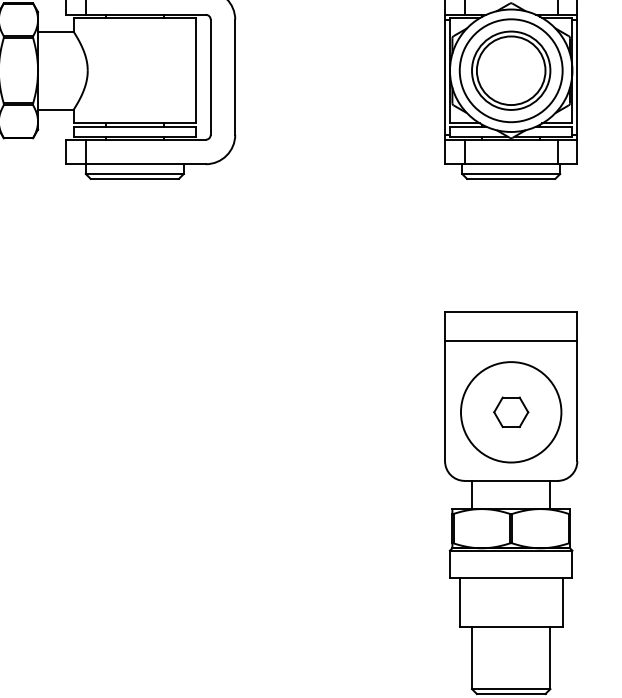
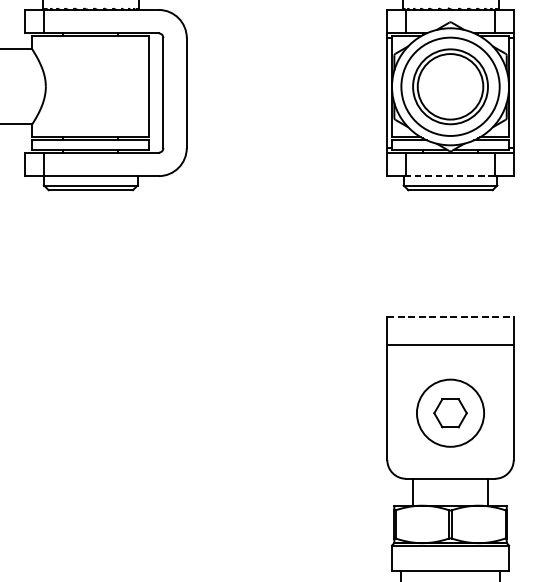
line: (511, 164) -> (450, 176), solid -> dashed
line: (511, 311) -> (450, 316), solid -> dashed
circle: (510, 412) -> (449, 413), size x0.7

